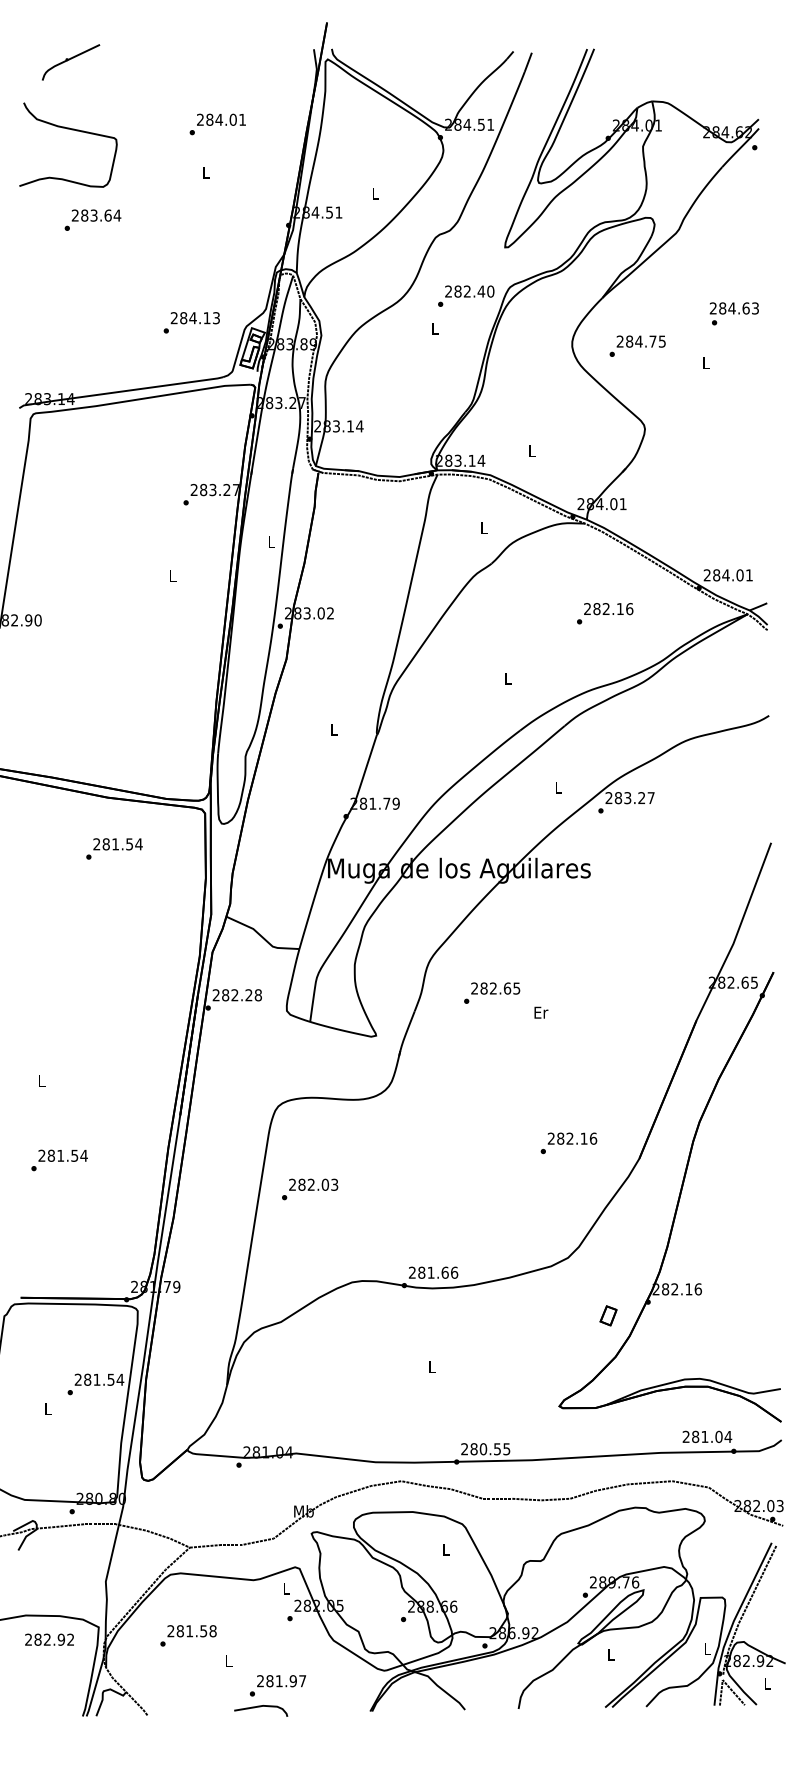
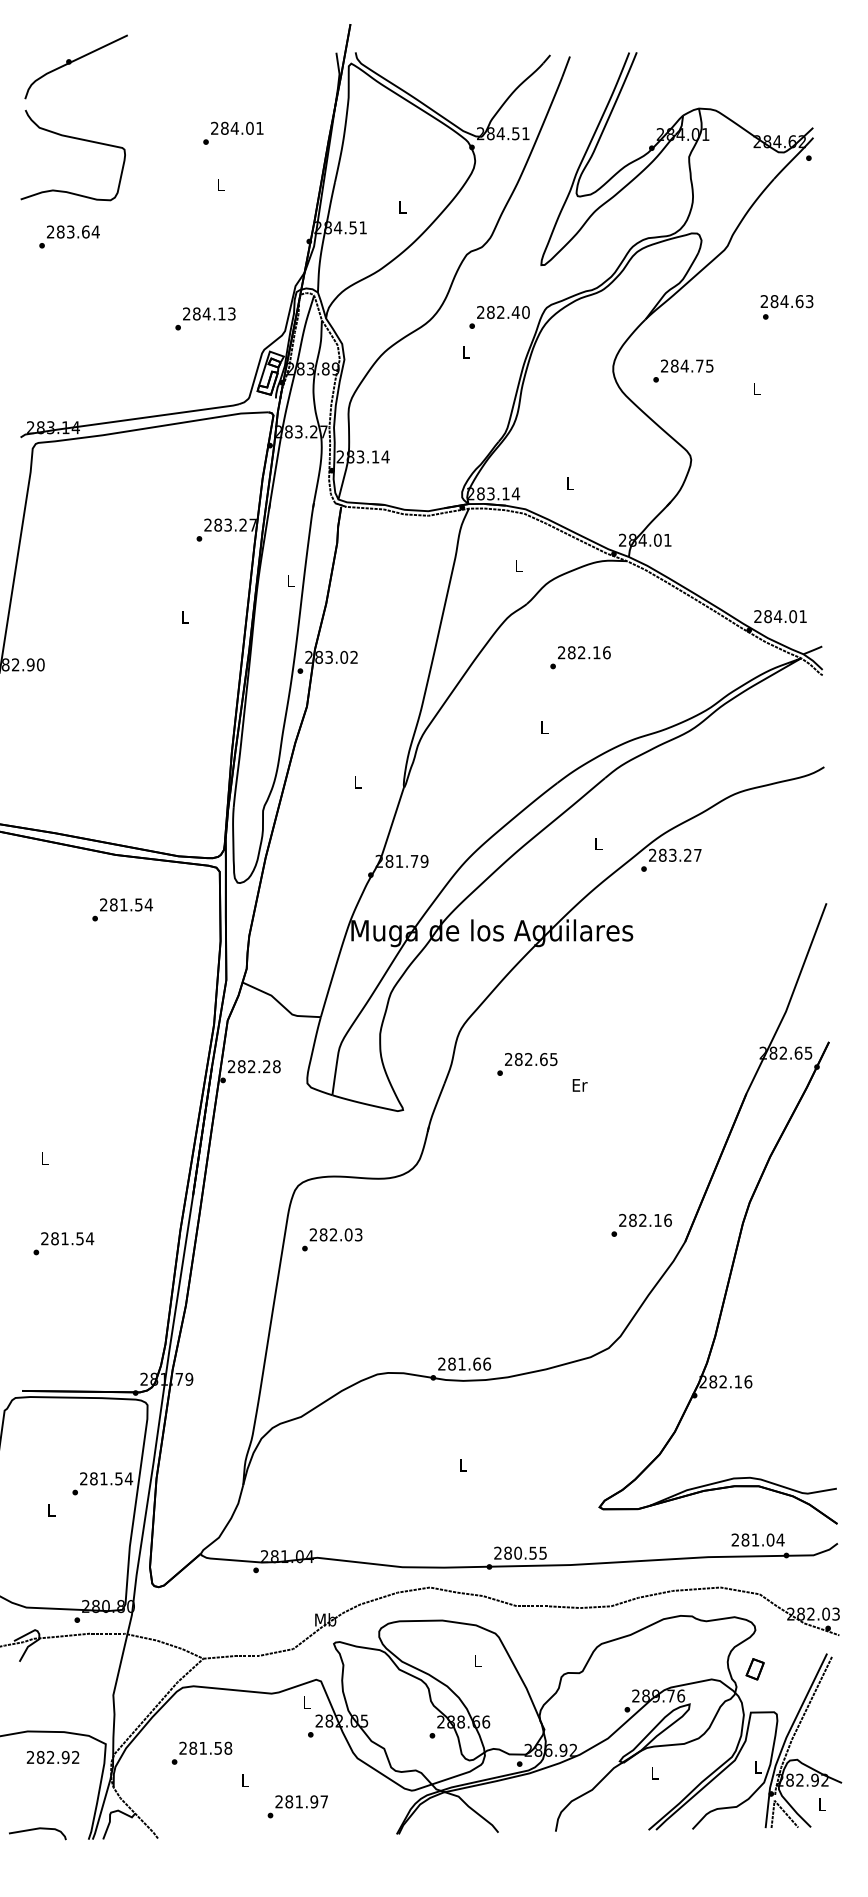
part: (70, 62) -> (75, 66), size x1.67
text: (92, 219) -> (69, 236), moved
text: (733, 314) -> (786, 307), moved
text: (191, 322) -> (205, 318), moved
text: (605, 613) -> (580, 657), moved
text: (568, 1142) -> (641, 1224), moved
text: (310, 1189) -> (332, 1239), moved
part: (607, 1316) -> (754, 1669), moved
curve: (260, 1706) -> (37, 1829), moved

